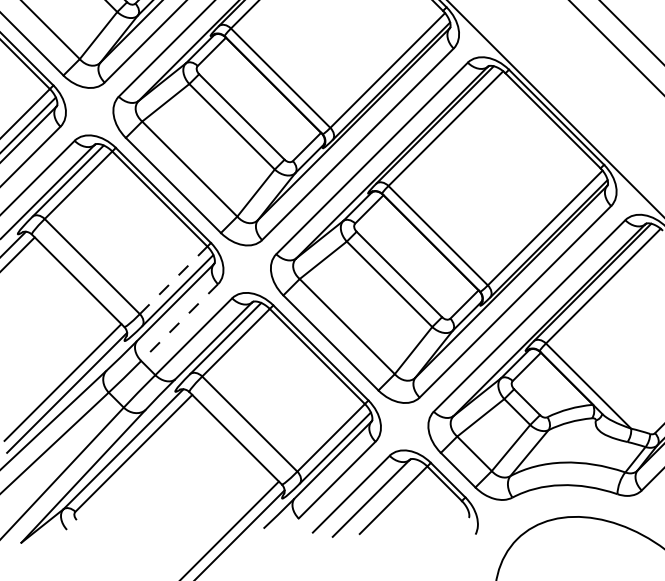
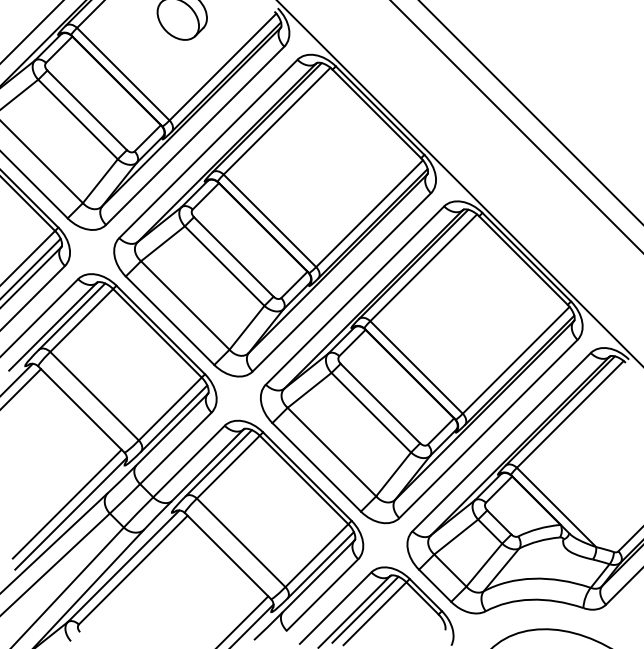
line: (173, 279) -> (170, 408), dashed -> solid
line: (179, 322) -> (175, 448), dashed -> solid
line: (383, 495) -> (365, 609), added

